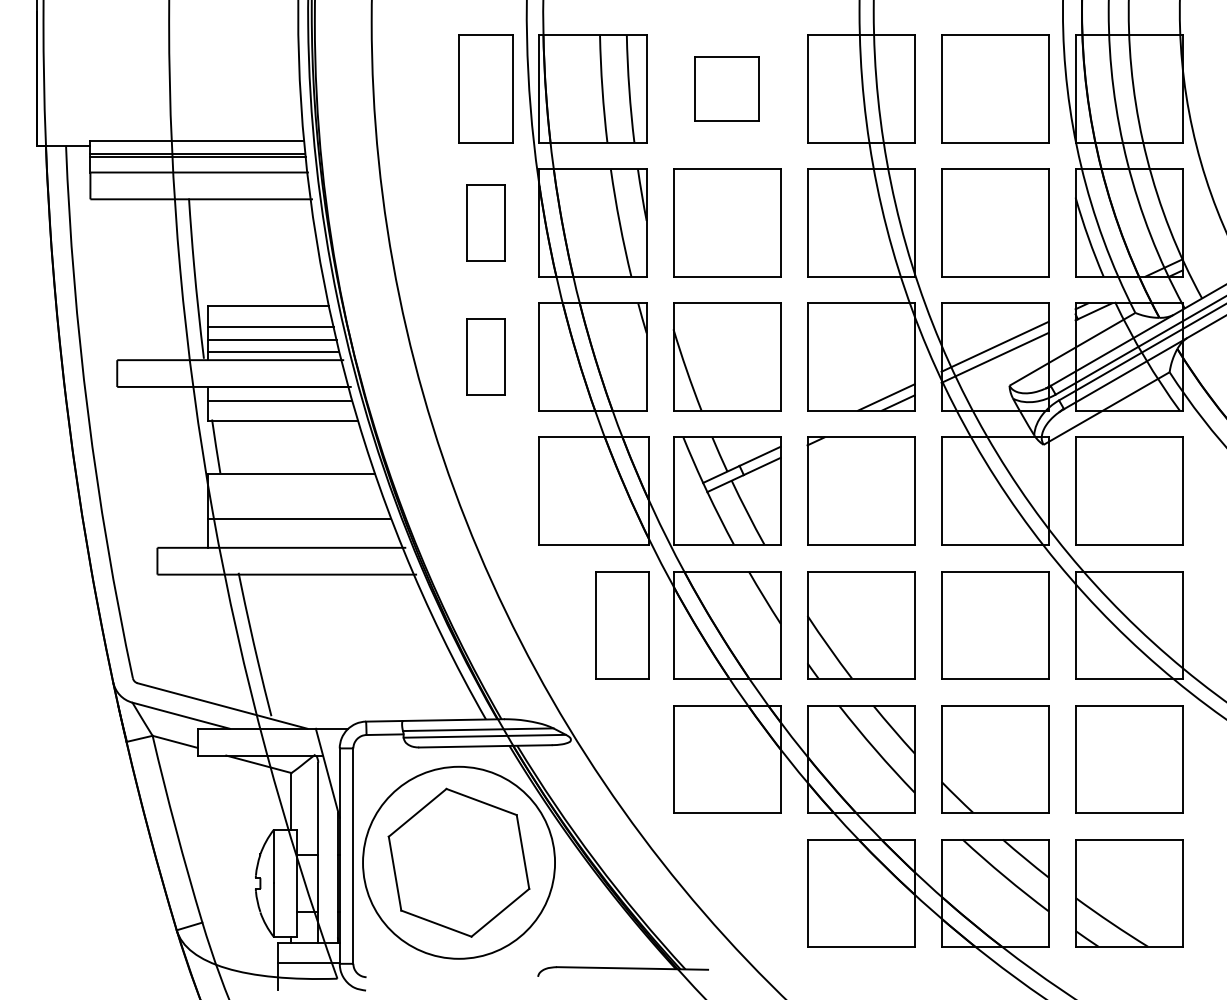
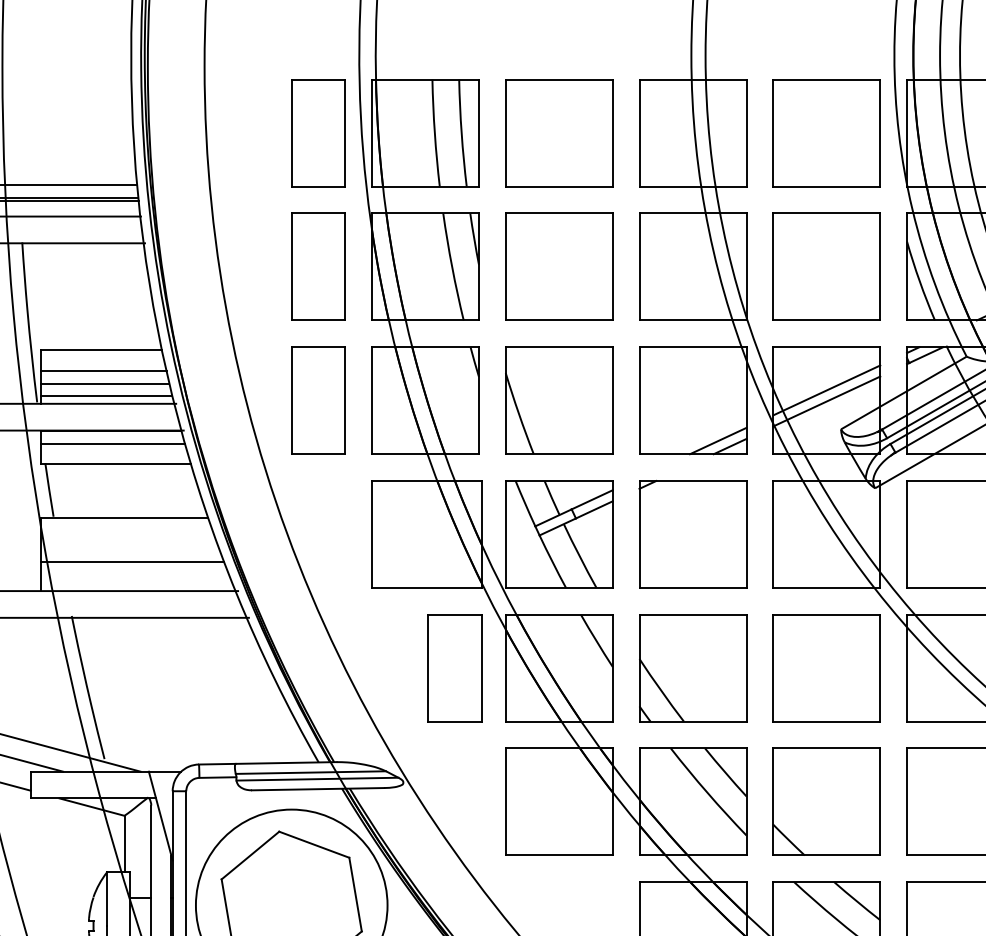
part: (727, 88) -> (559, 132), size x1.67
part: (485, 222) -> (318, 266), size x1.43
part: (485, 356) -> (318, 400), size x1.43

